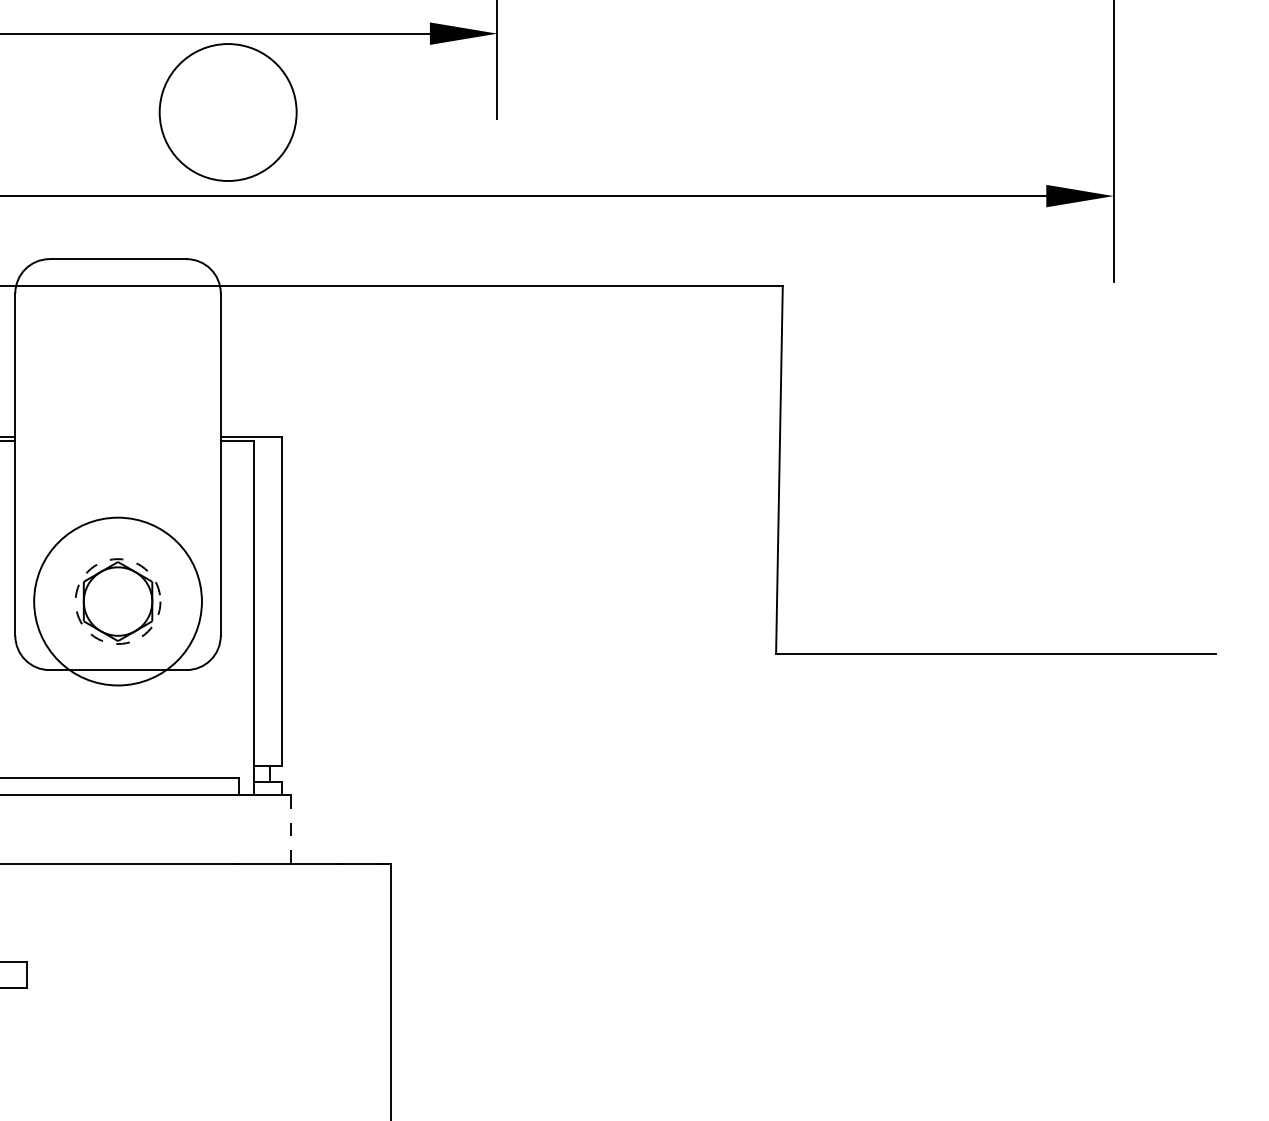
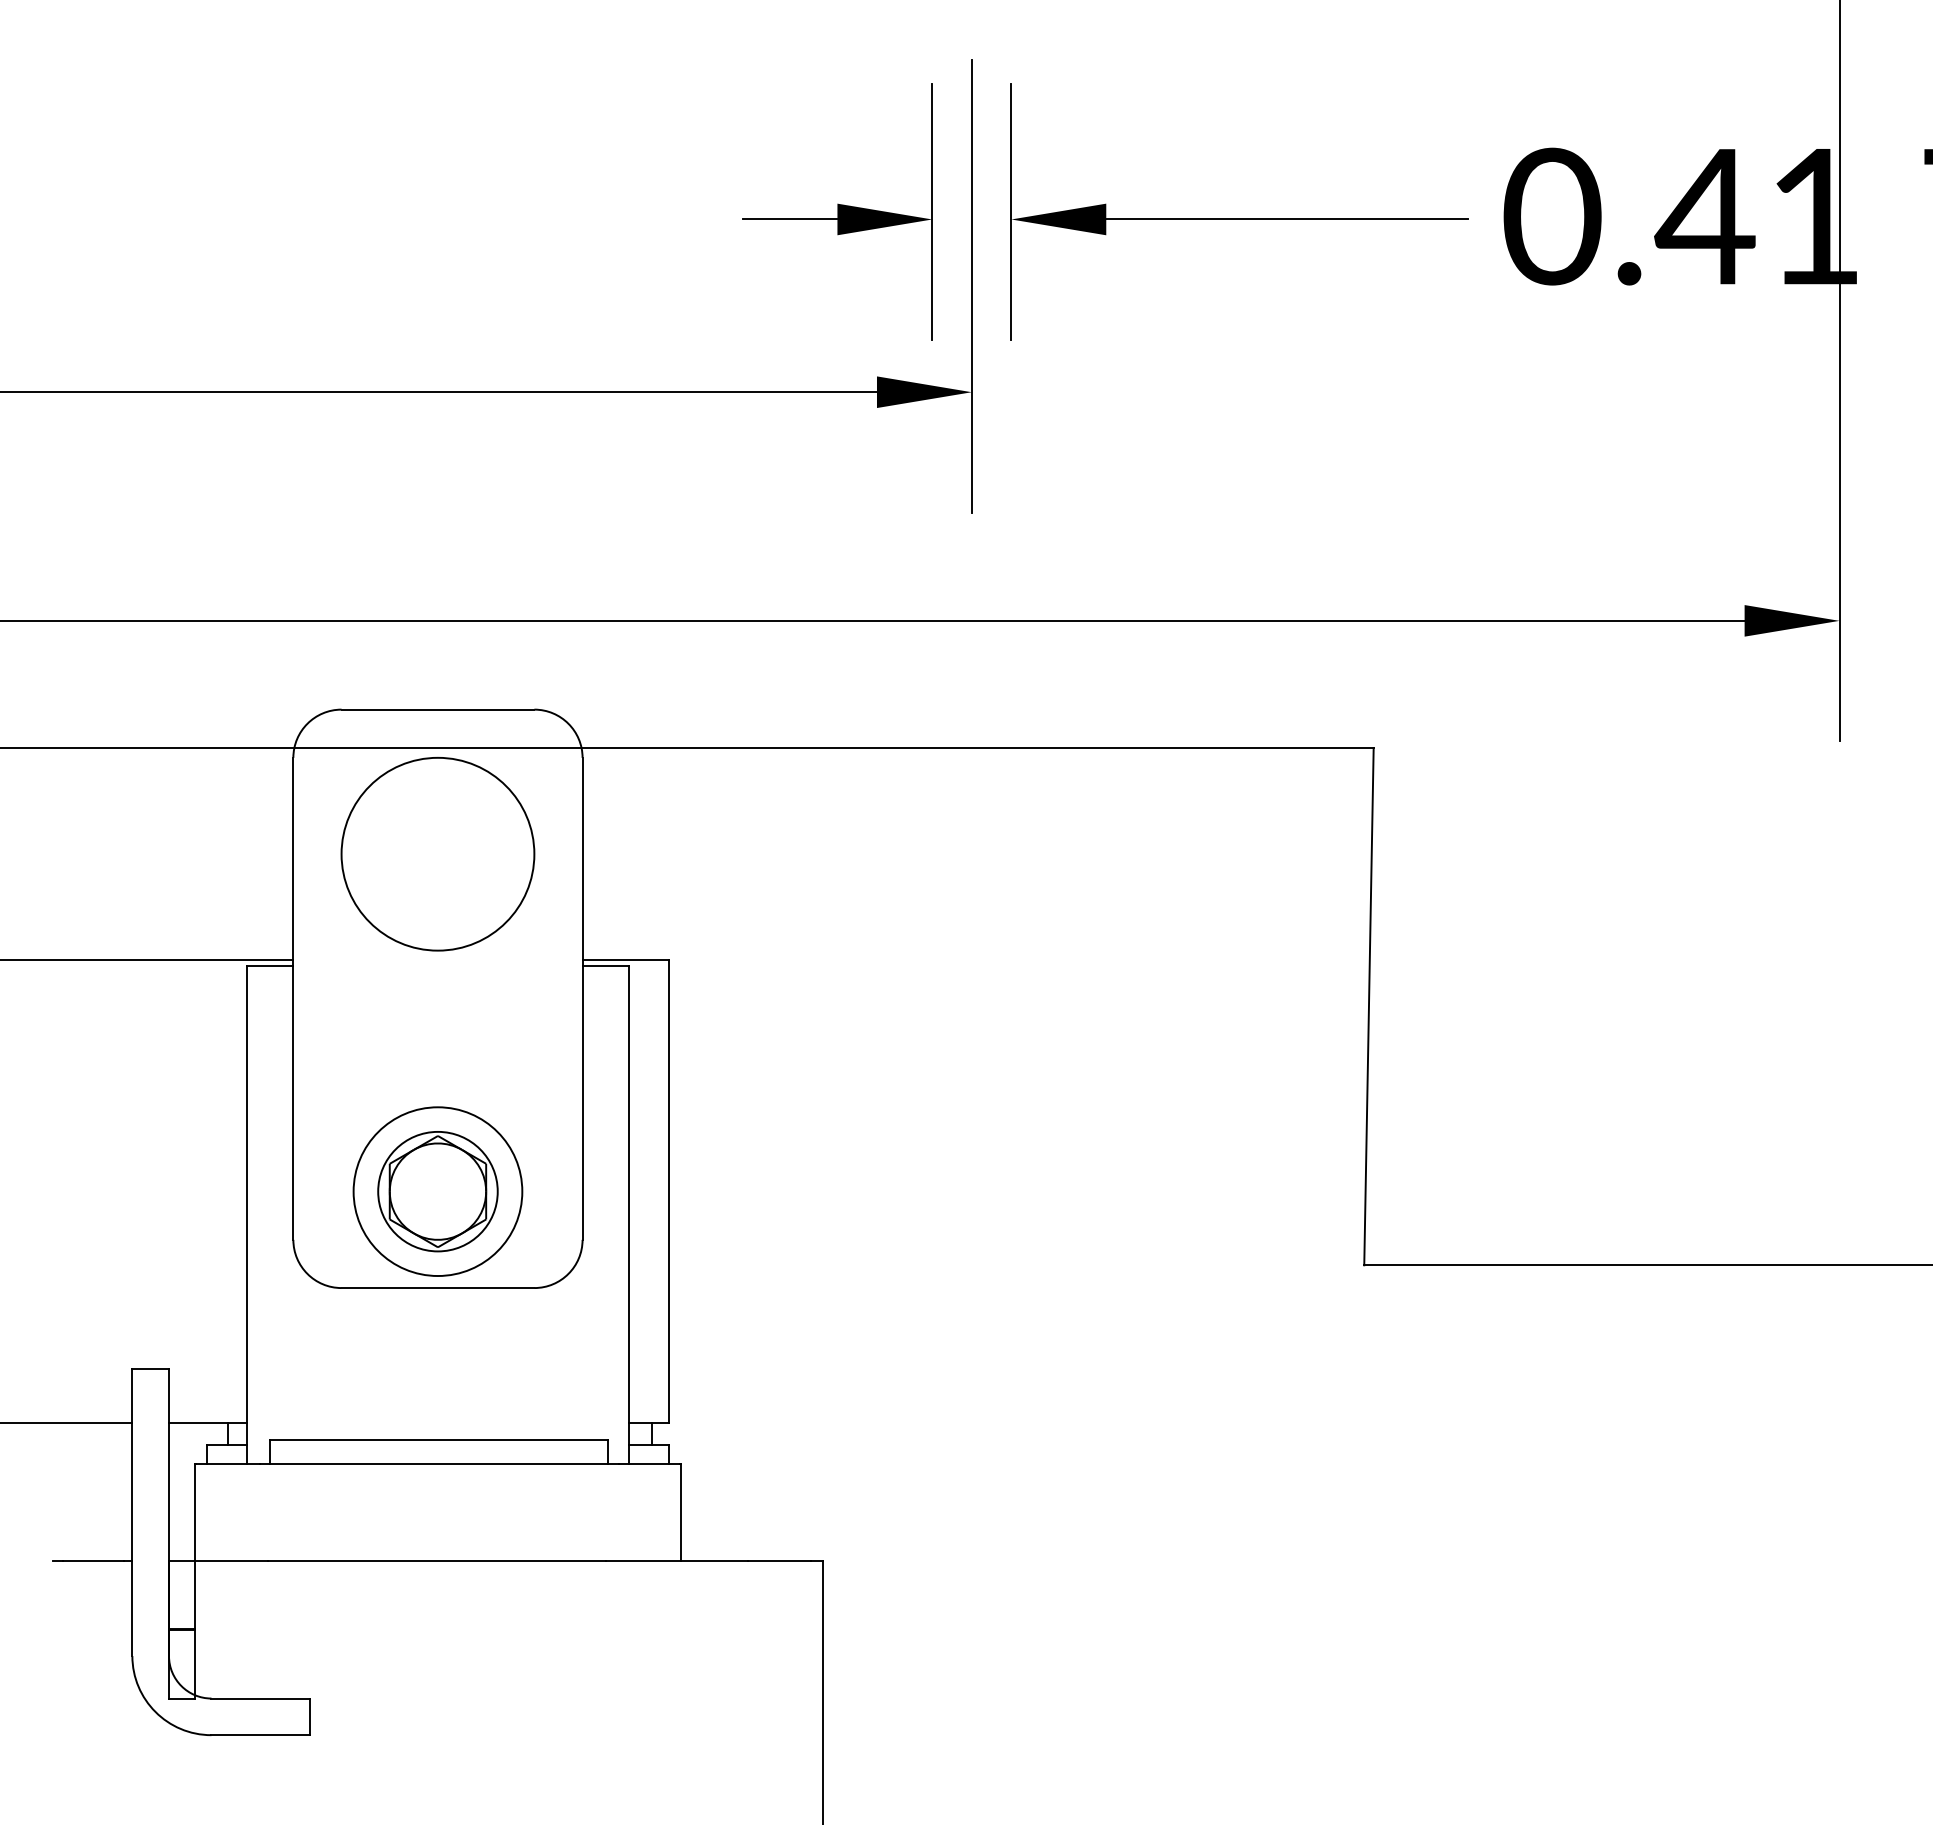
circle: (227, 112) -> (437, 853), moved
circle: (117, 601) -> (437, 1191), dashed -> solid
circle: (117, 601) -> (437, 1191), size x0.71
line: (290, 828) -> (680, 1511), dashed -> solid

